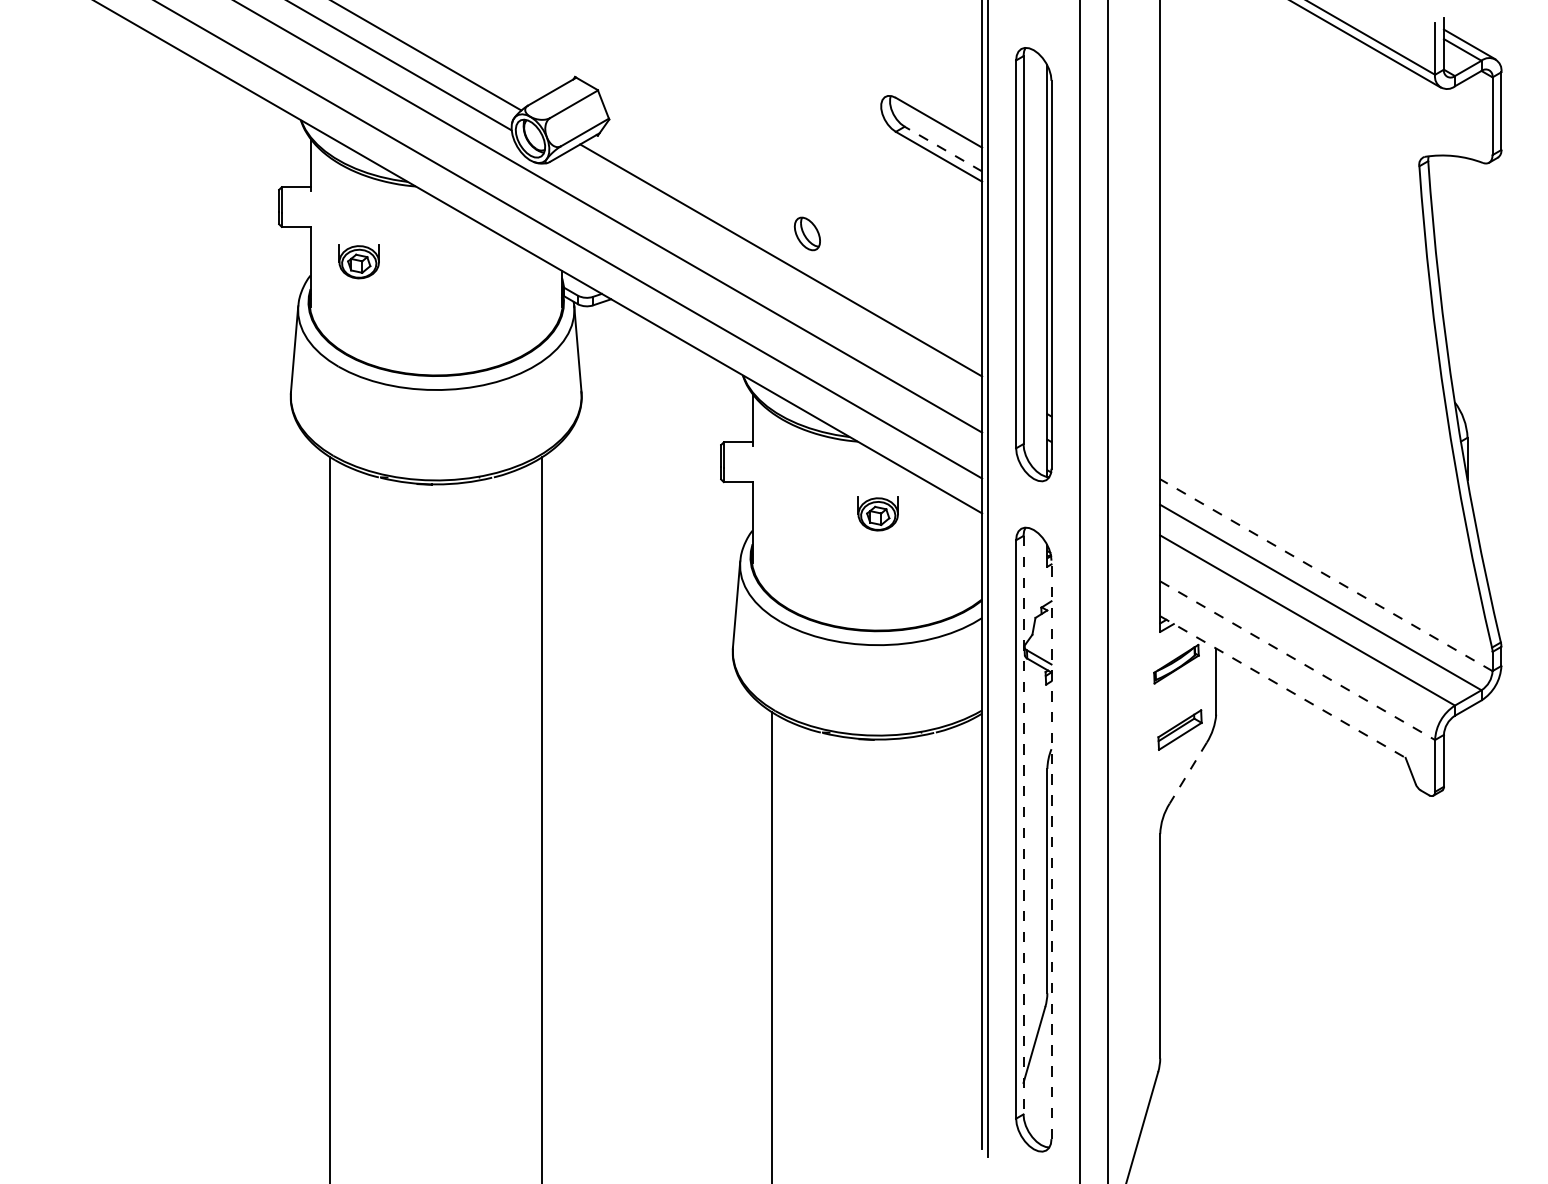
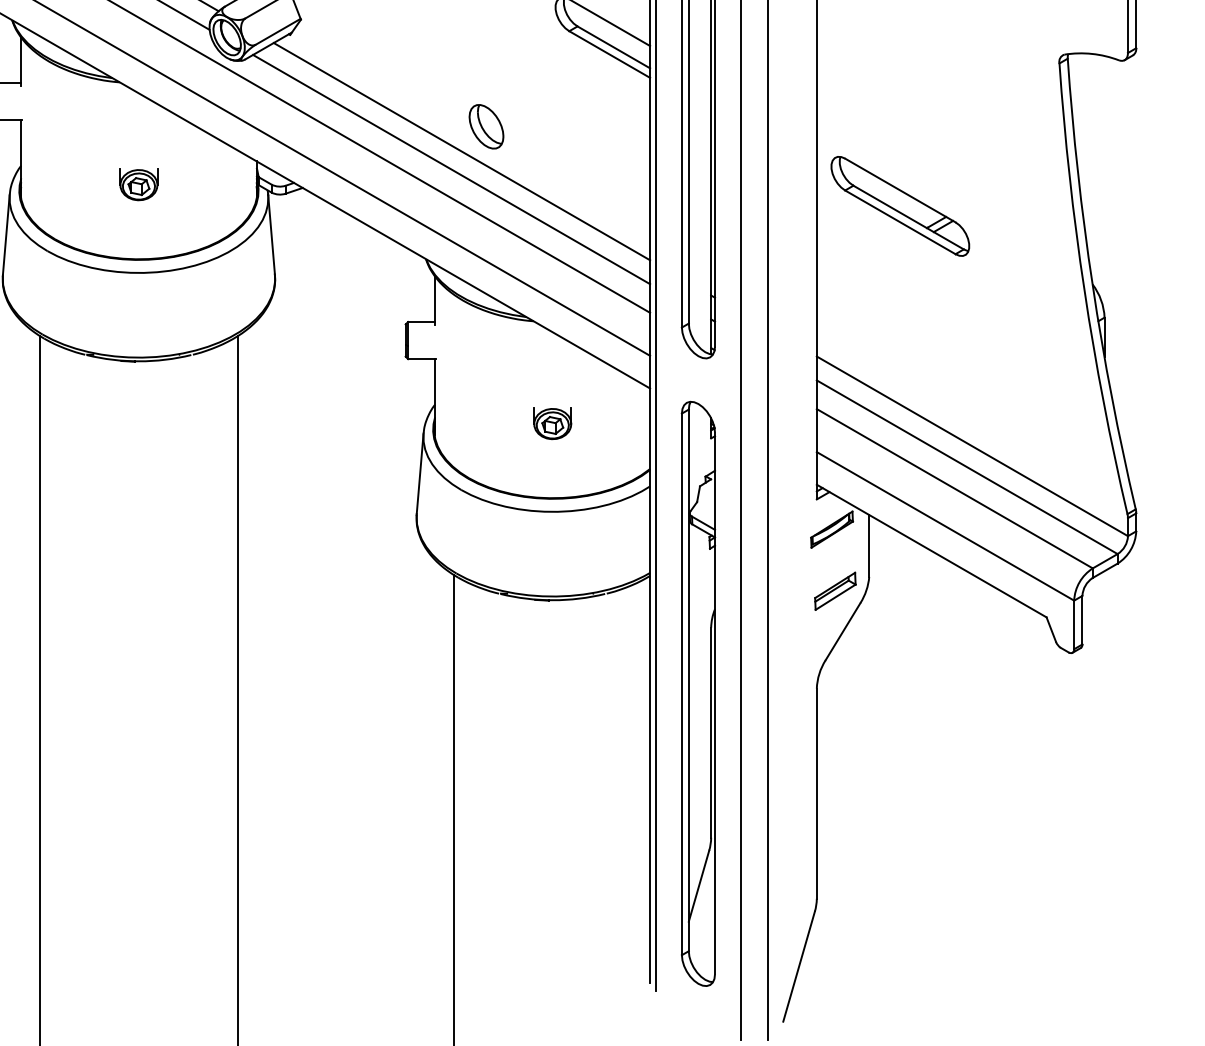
line: (943, 149) -> (613, 47), dashed -> solid
part: (807, 233) -> (486, 126), size x1.43
part: (358, 261) -> (138, 184), moved
line: (770, 279) -> (451, 169), added
part: (1249, 318) -> (900, 205), added
part: (877, 513) -> (552, 423), moved
line: (1326, 575) -> (972, 446), dashed -> solid
line: (1297, 660) -> (945, 526), dashed -> solid
line: (1282, 687) -> (931, 551), dashed -> solid
line: (1188, 773) -> (843, 631), dashed -> solid
line: (1023, 825) -> (688, 680), dashed -> solid
line: (1051, 849) -> (715, 703), dashed -> solid

